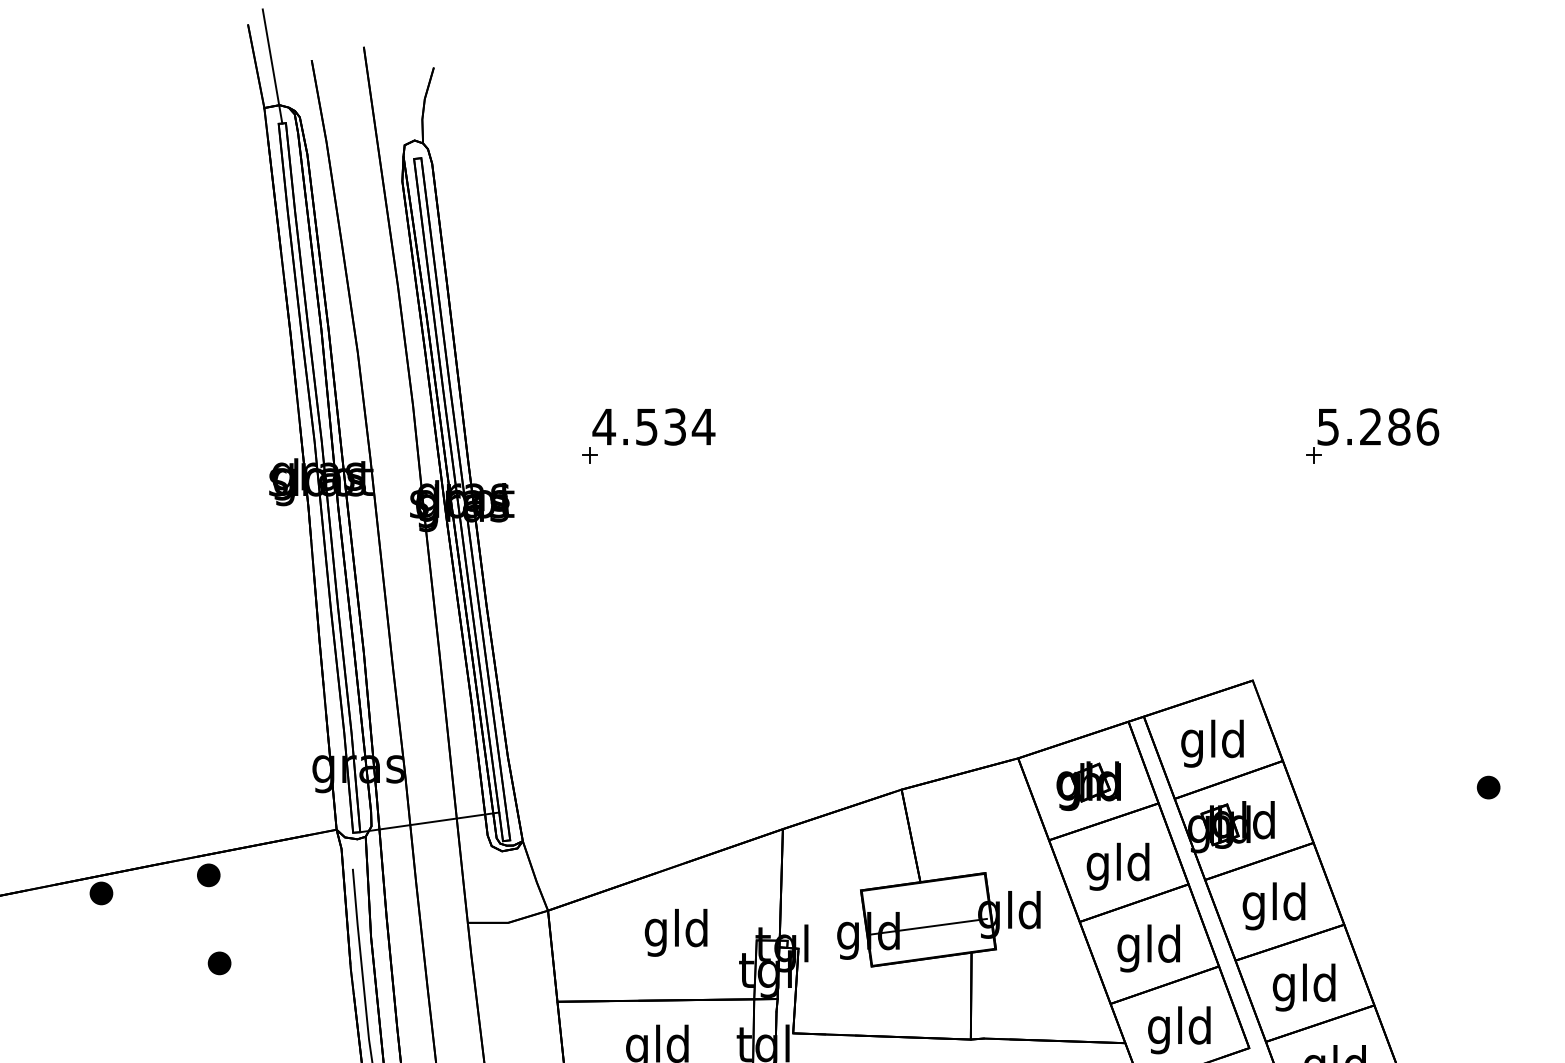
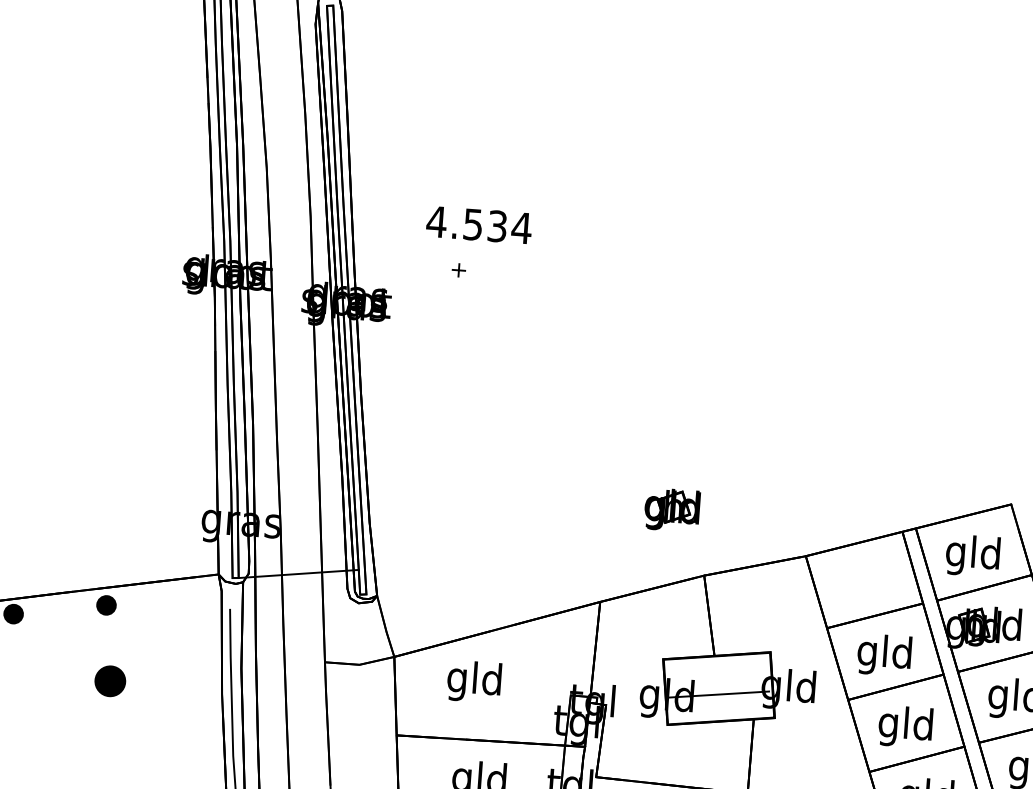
text: (653, 426) -> (478, 224), moved
part: (1088, 785) -> (672, 509), moved
text: (675, 932) -> (473, 681), moved
part: (219, 963) -> (110, 681), size x1.6

